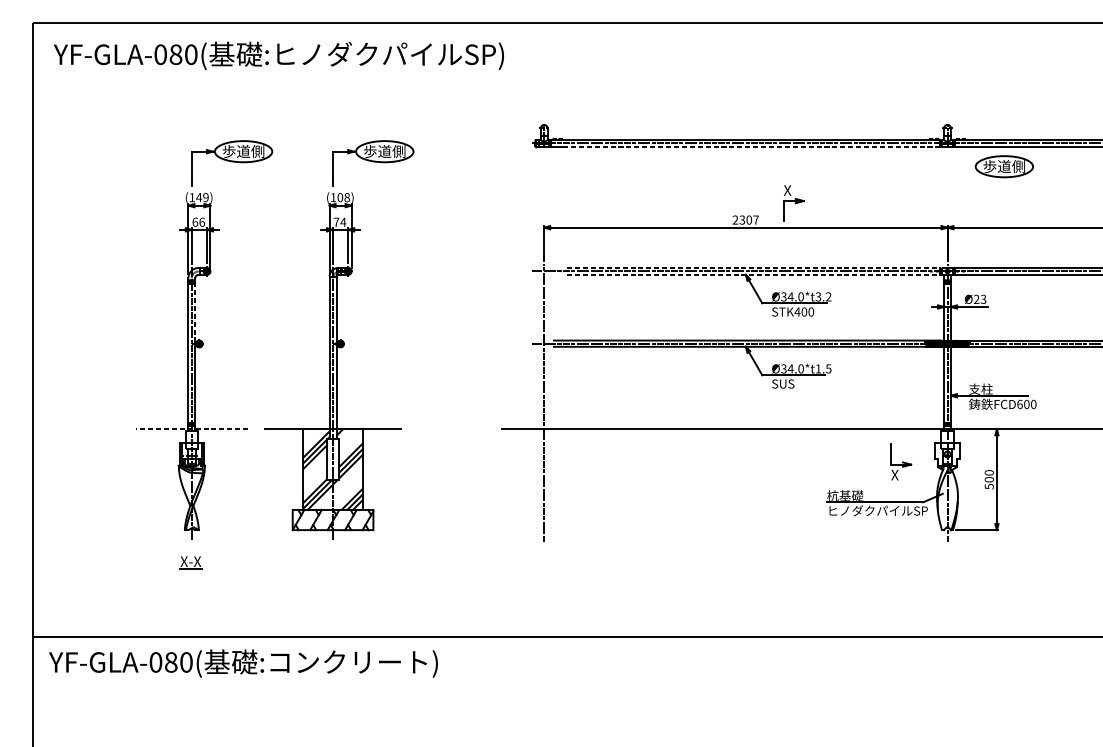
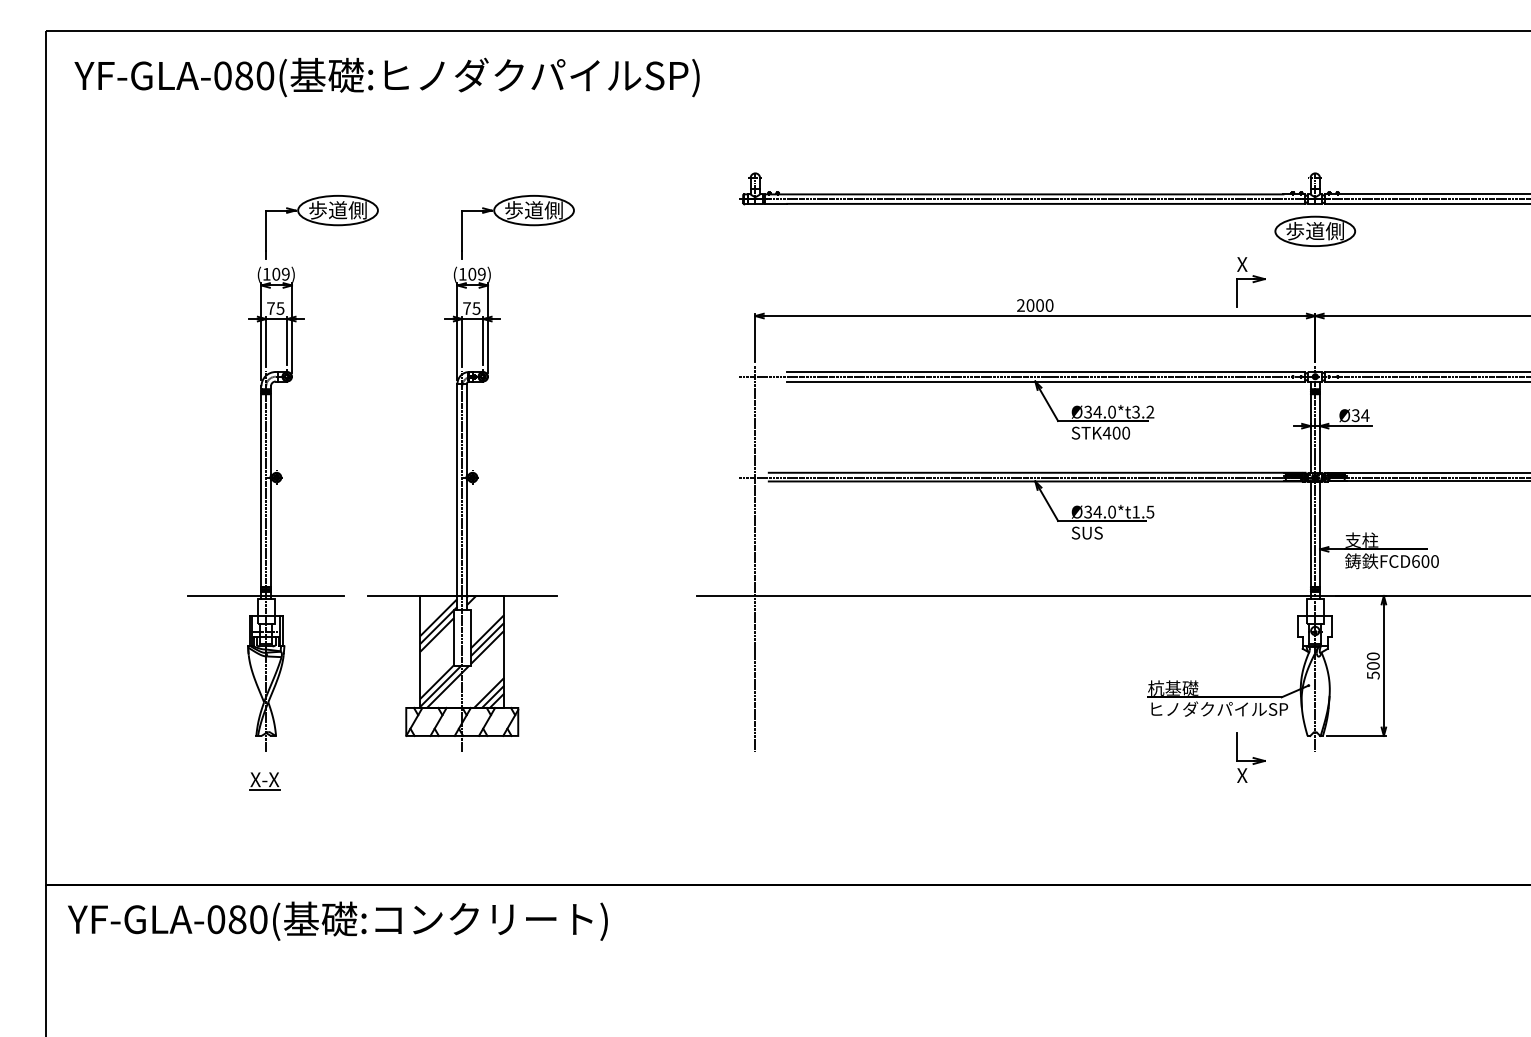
line: (753, 146) -> (1045, 203), dashed -> solid
part: (1004, 166) -> (1315, 230), moved
text: (199, 197) -> (276, 273), (149) -> (109)
text: (346, 197) -> (481, 274), (108) -> (109)
part: (793, 203) -> (1250, 282), moved
text: (748, 220) -> (1039, 305), 2307 -> 2000
text: (198, 222) -> (275, 308), 66 -> 75
text: (343, 222) -> (476, 308), 74 -> 75
line: (753, 268) -> (1046, 372), dashed -> solid
line: (753, 274) -> (1046, 381), dashed -> solid
text: (980, 299) -> (1360, 415), Ø23 -> Ø34
line: (194, 312) -> (270, 434), dashed -> solid
line: (191, 428) -> (265, 595), dashed -> solid
part: (900, 462) -> (1250, 757), moved

